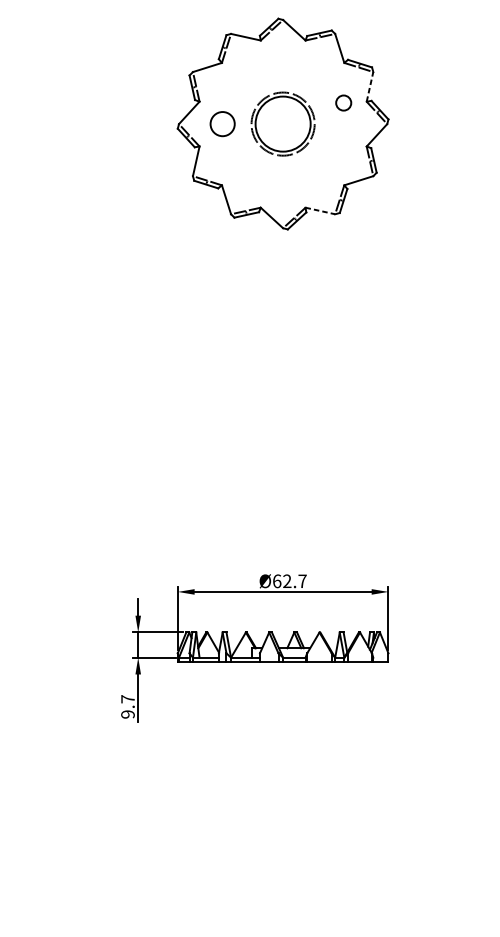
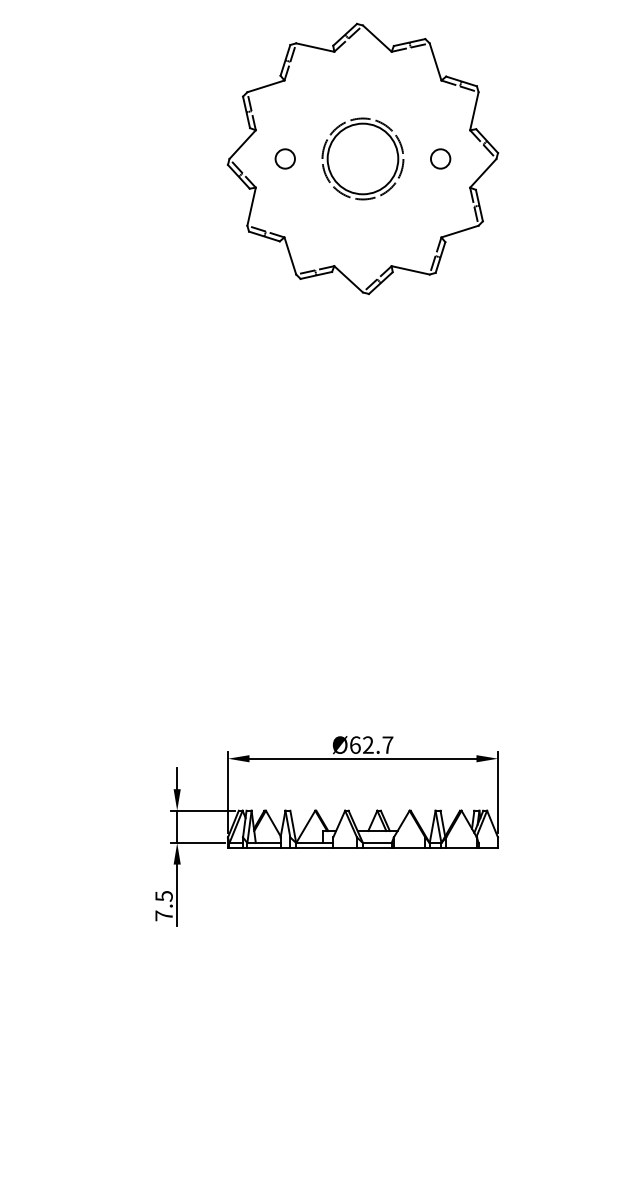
line: (370, 86) -> (474, 110), dashed -> solid
circle: (343, 102) -> (440, 158), moved
circle: (221, 123) -> (284, 158), size x0.62
line: (320, 211) -> (411, 270), dashed -> solid
text: (127, 706) -> (163, 905), 9.7 -> 7.5

